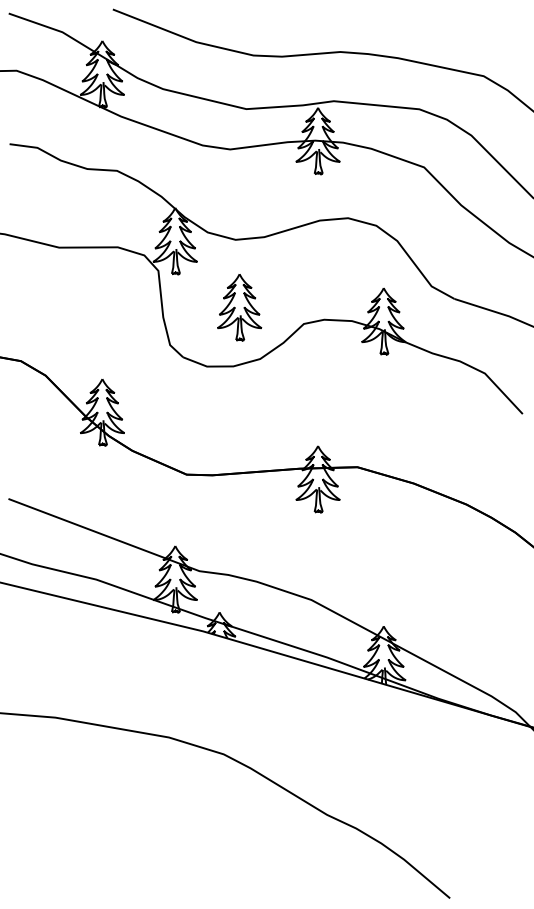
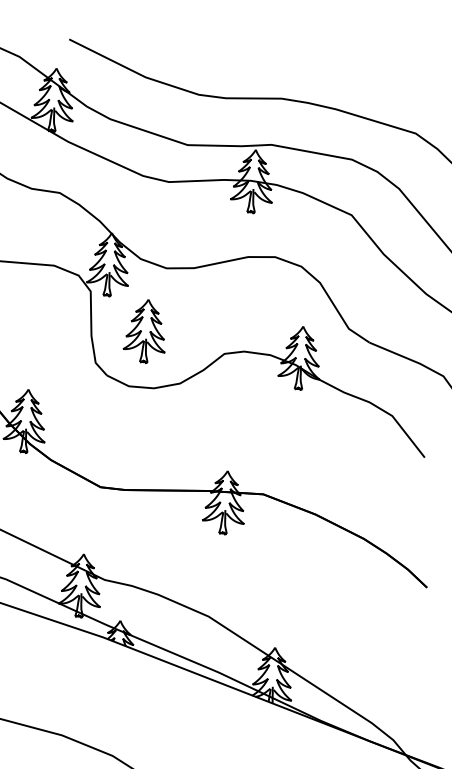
part: (239, 307) -> (145, 331), moved

